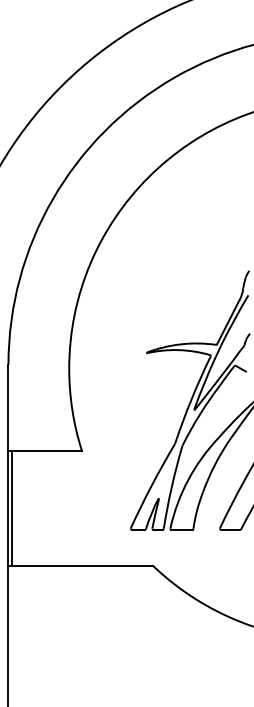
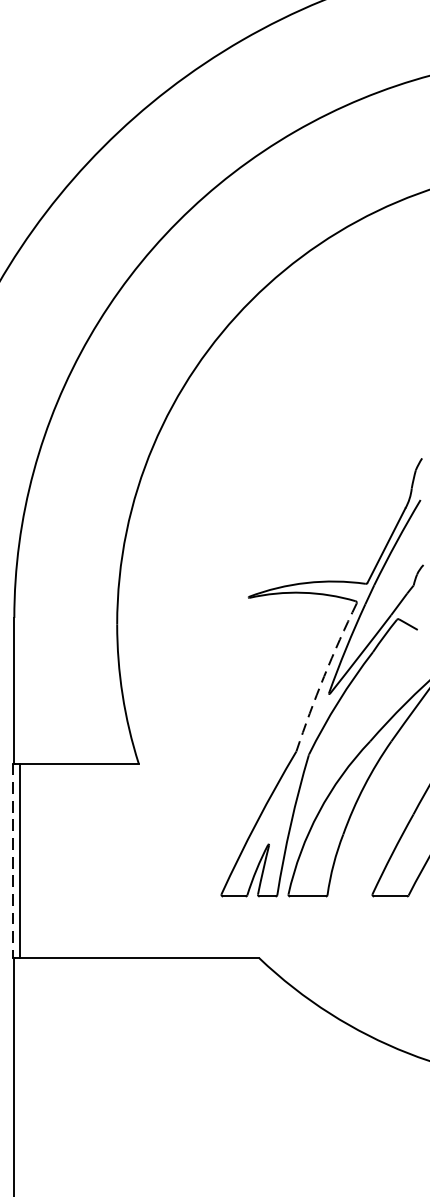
arc: (191, 399) -> (324, 676), solid -> dashed
line: (7, 509) -> (12, 862), solid -> dashed

